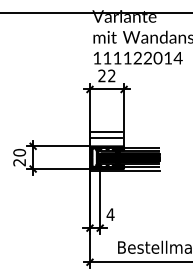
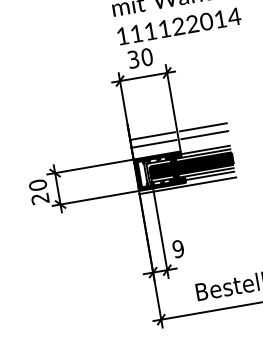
text: (106, 75) -> (139, 57), 22 -> 30
line: (142, 132) -> (202, 127), added
line: (142, 137) -> (204, 134), added
text: (110, 214) -> (178, 248), 4 -> 9

